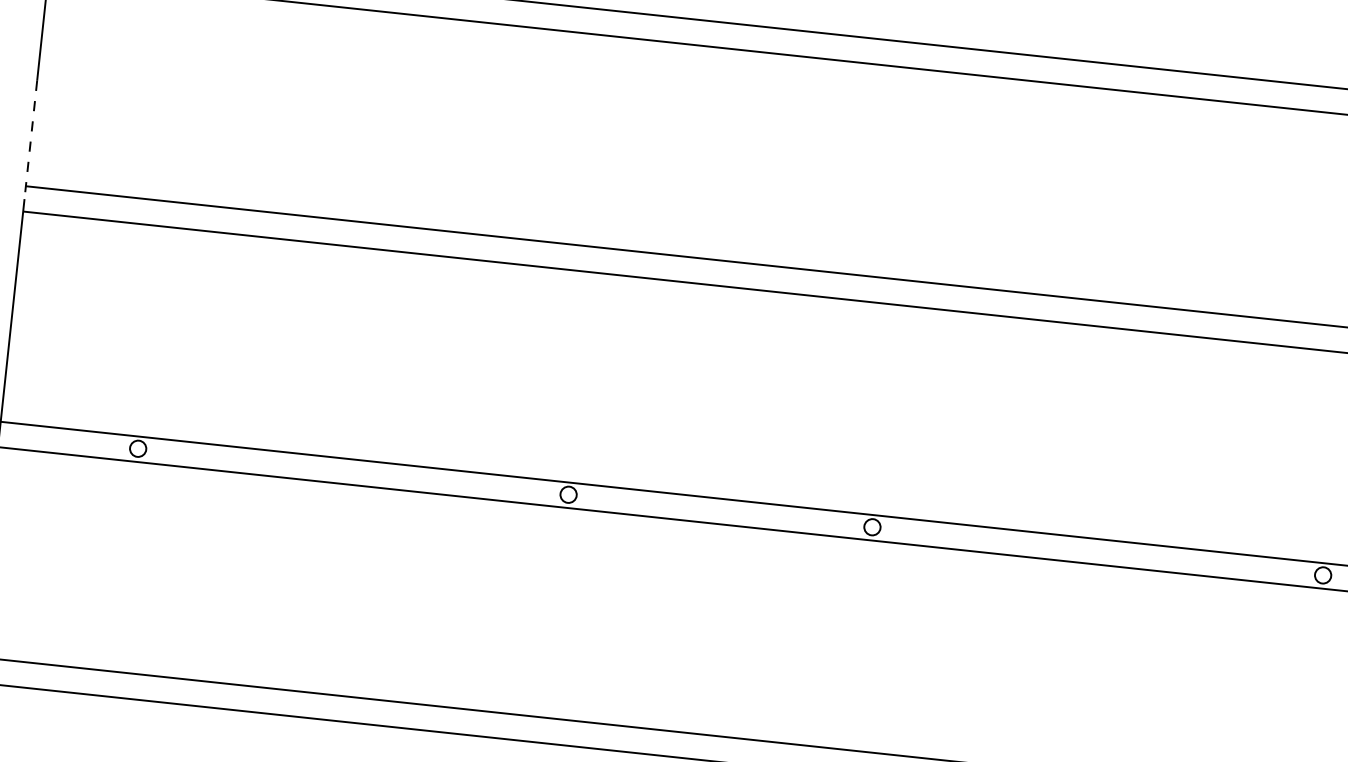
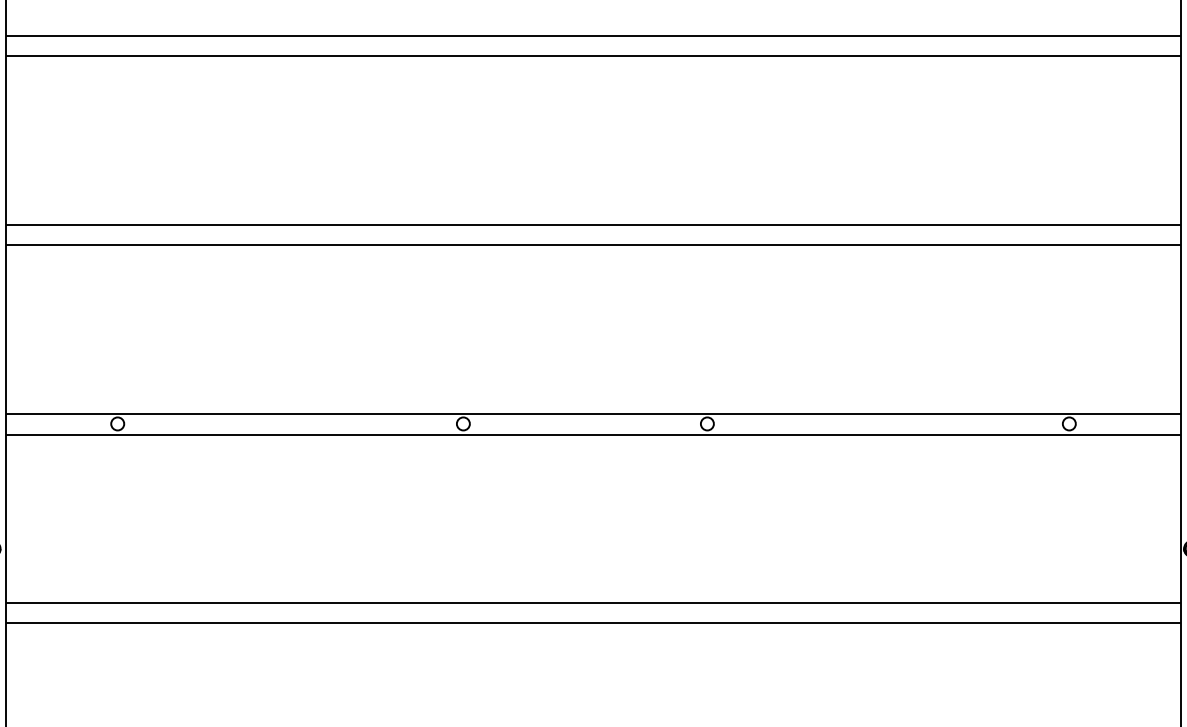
line: (31, 140) -> (6, 188), dashed -> solid

